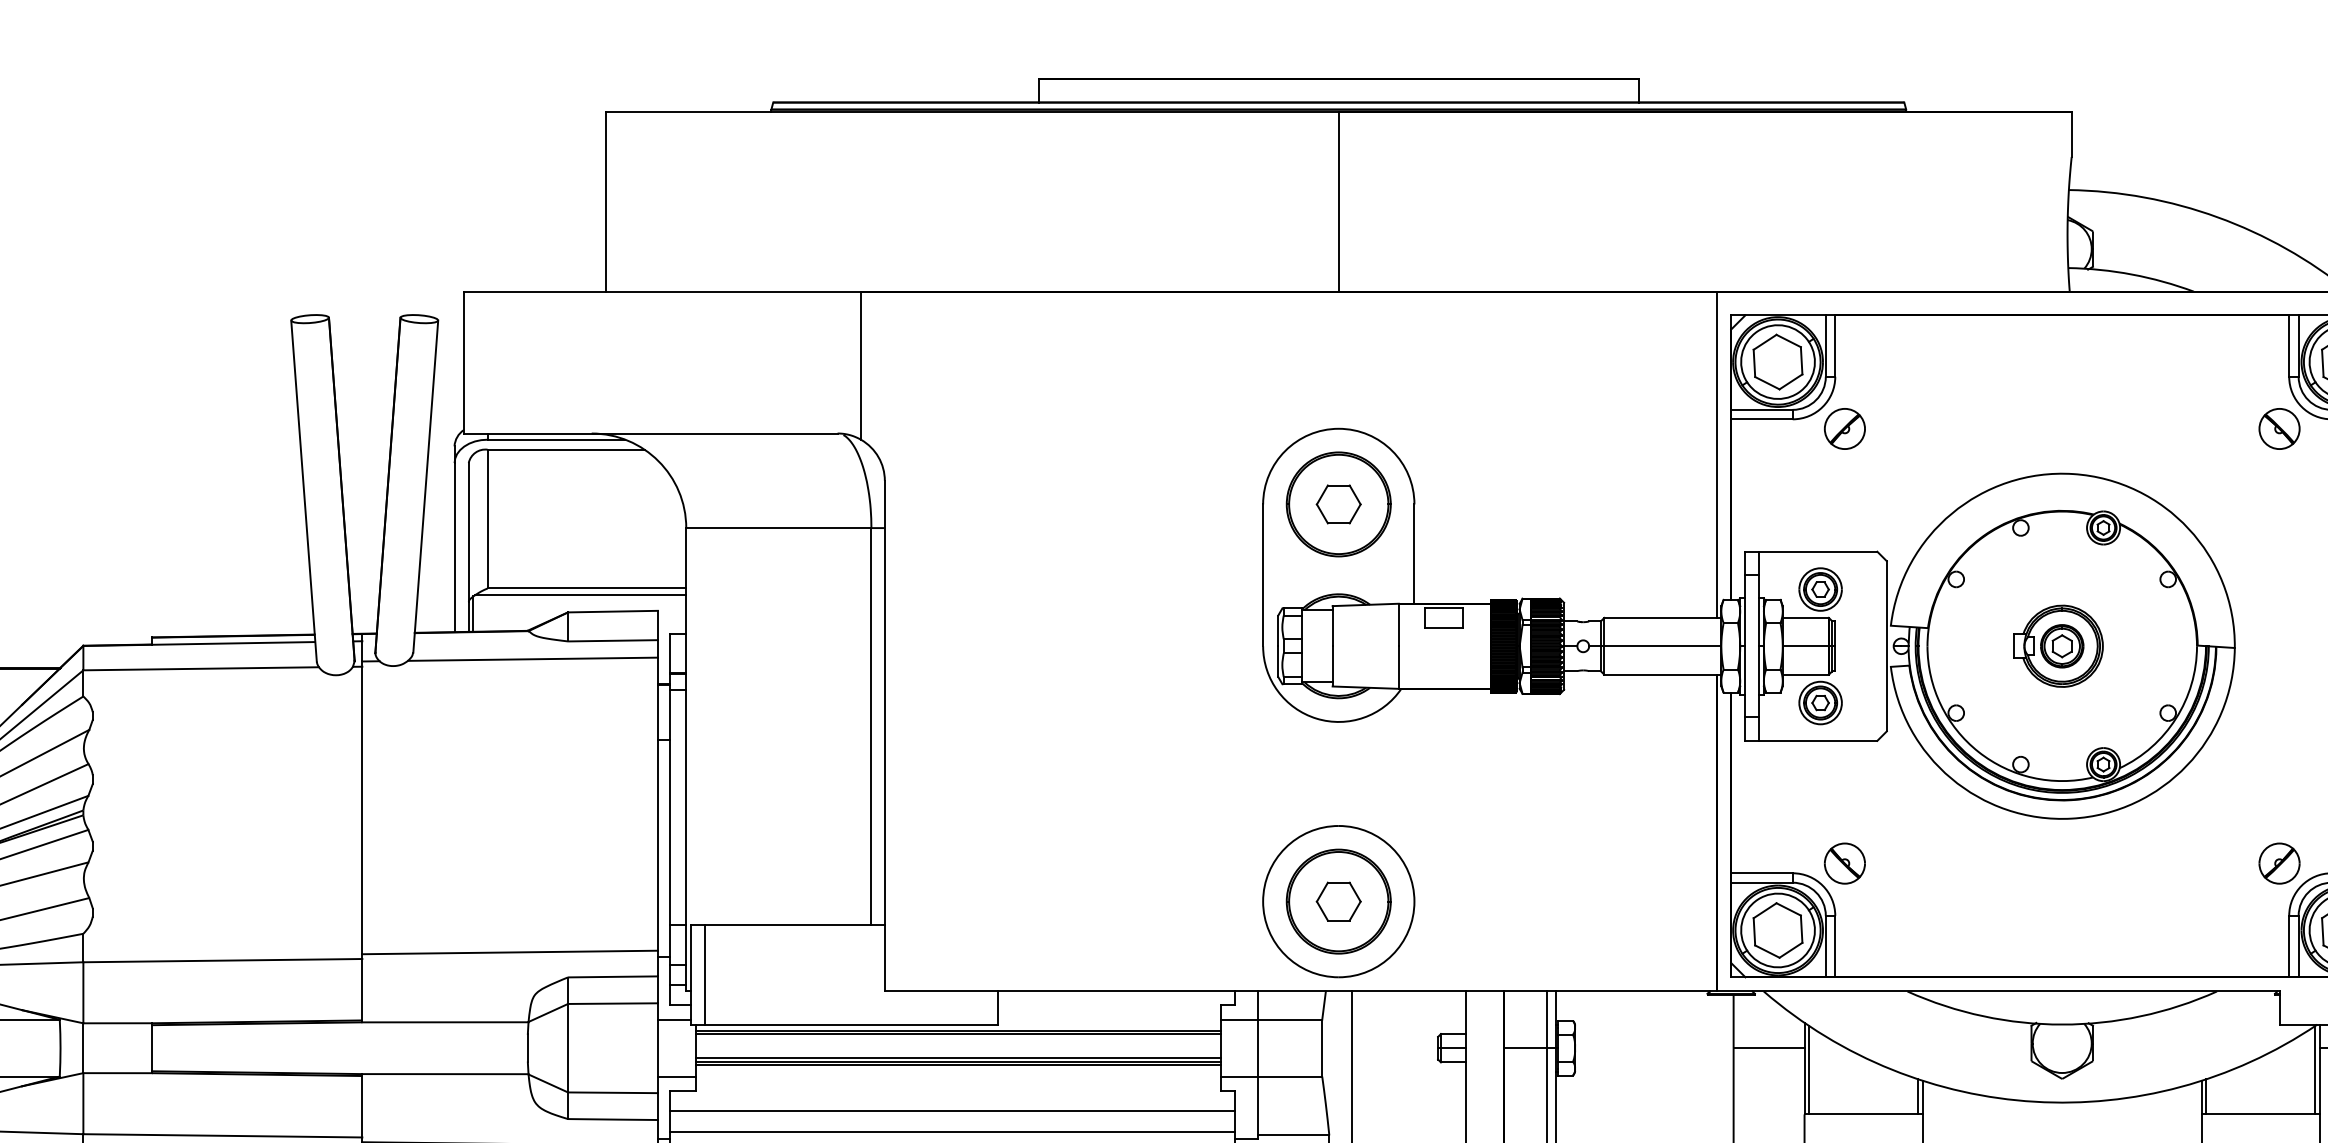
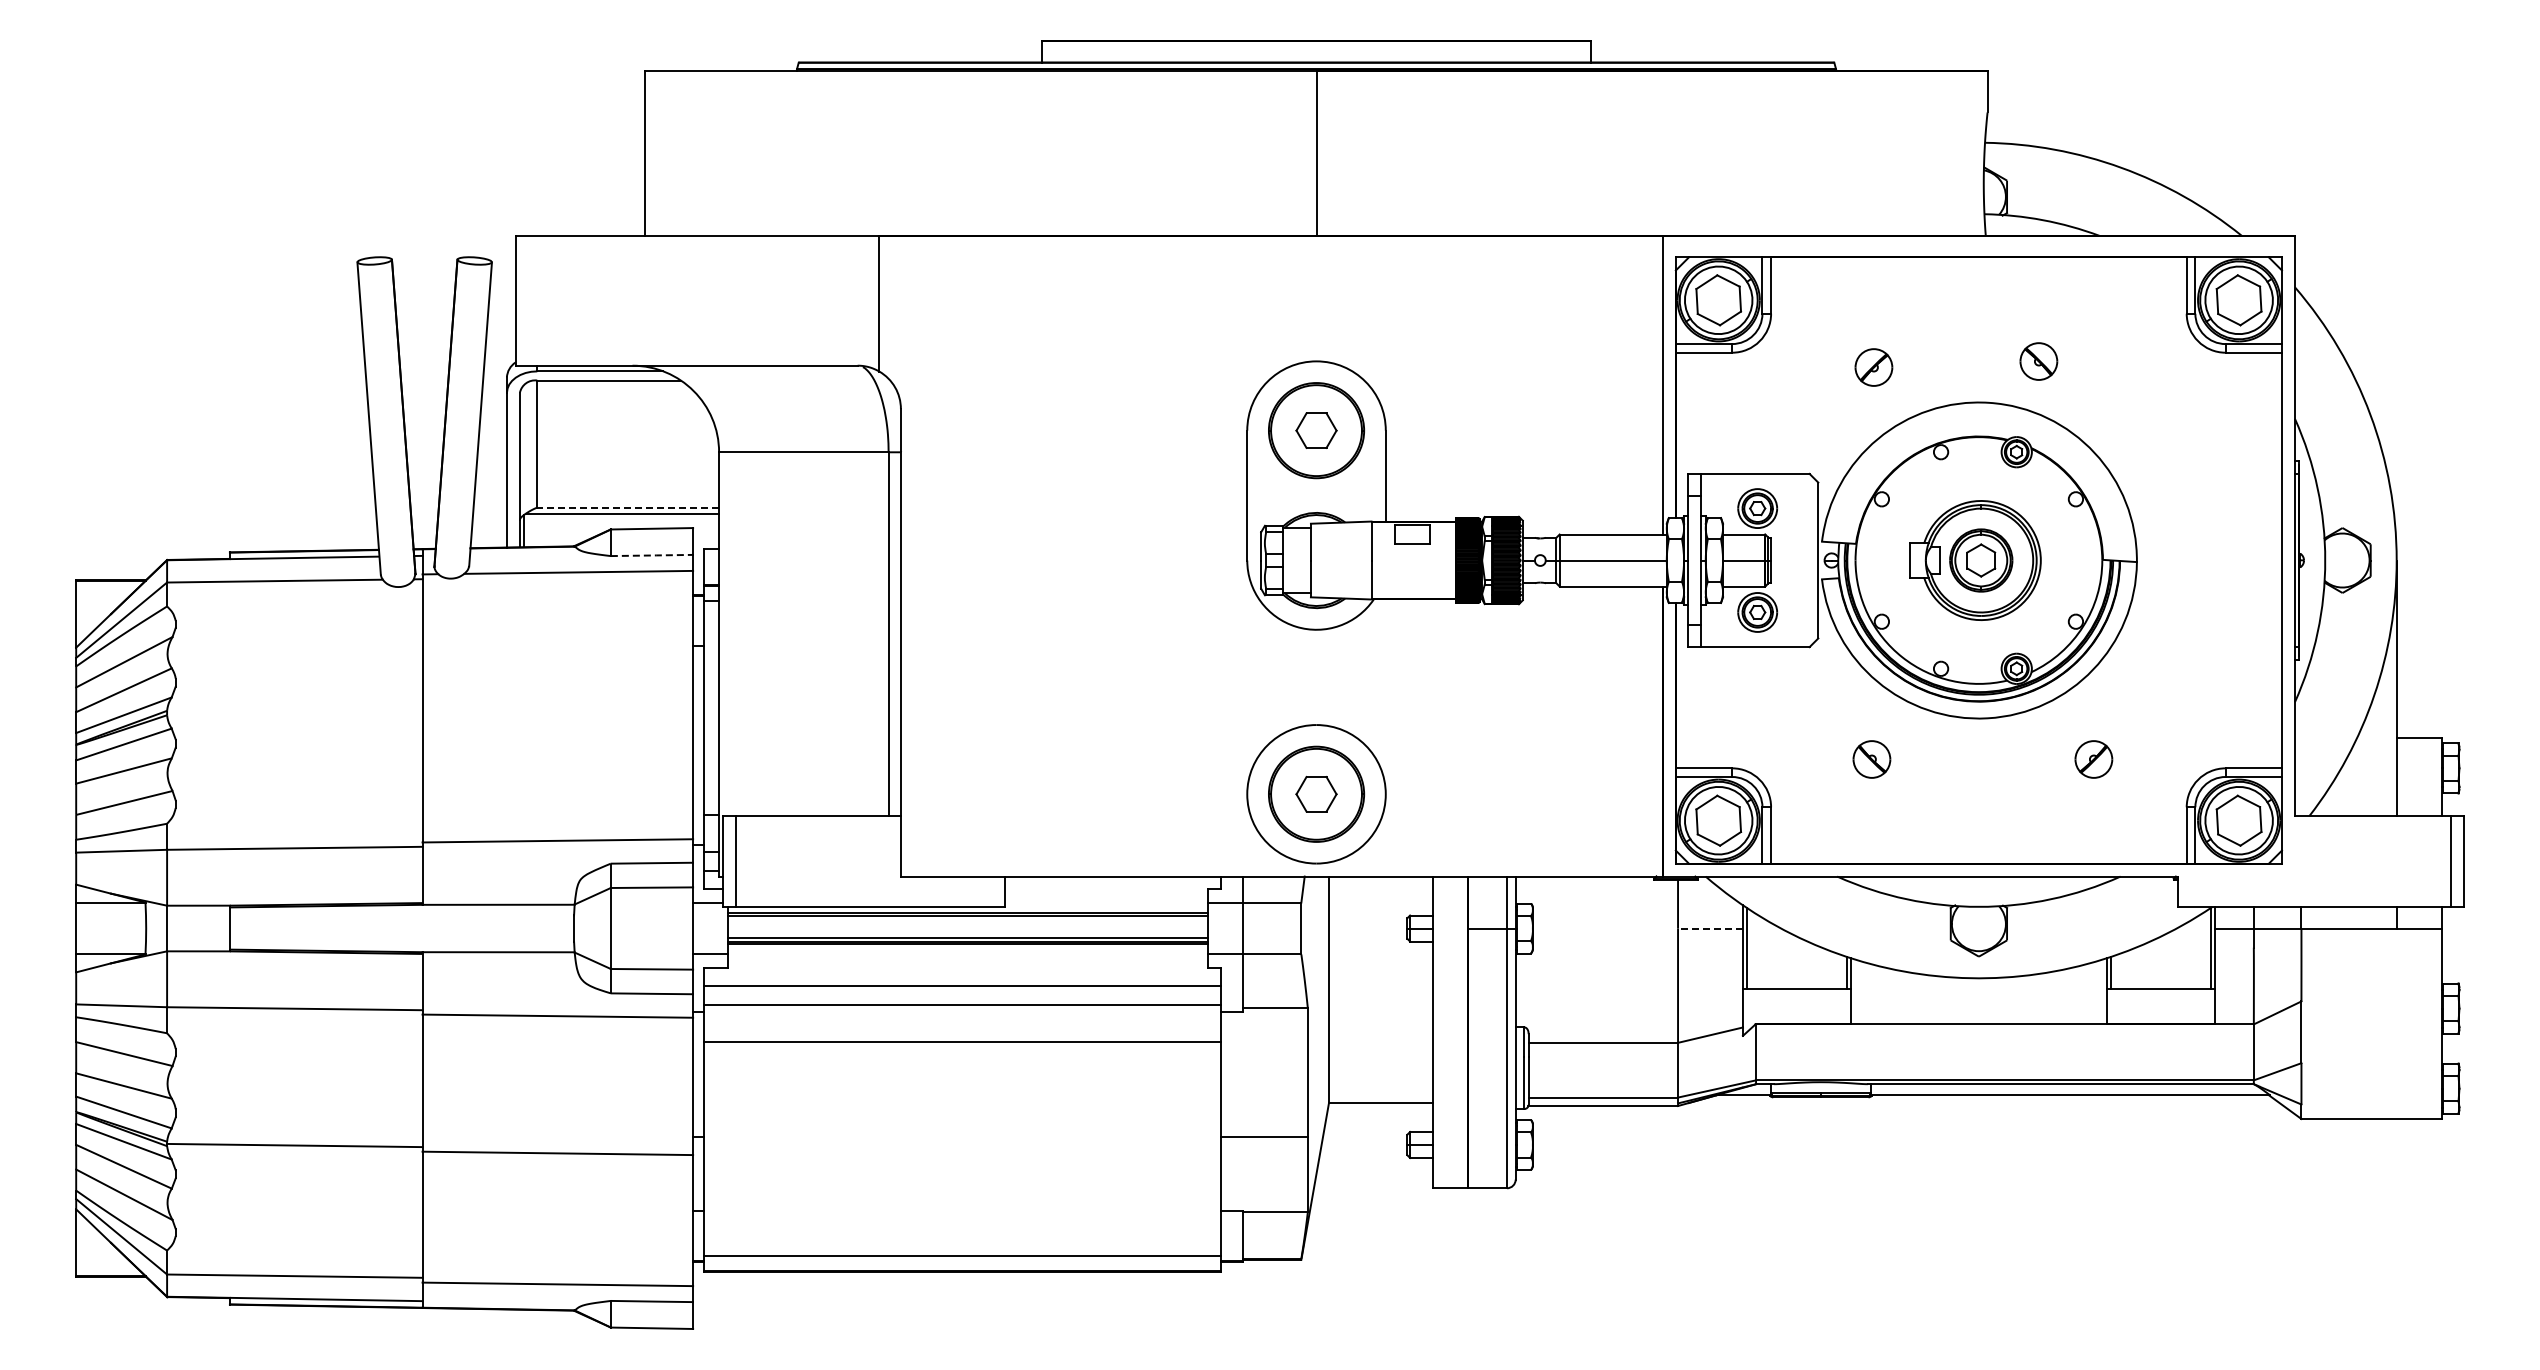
part: (1844, 428) -> (1873, 367), moved
part: (2279, 428) -> (2038, 361), moved
line: (587, 588) -> (628, 507), solid -> dashed
line: (613, 640) -> (652, 555), solid -> dashed
part: (2057, 646) -> (1974, 560), size x1.6
part: (1844, 863) -> (1871, 759), moved
part: (2279, 863) -> (2093, 759), moved
line: (1769, 1048) -> (1710, 928), solid -> dashed

